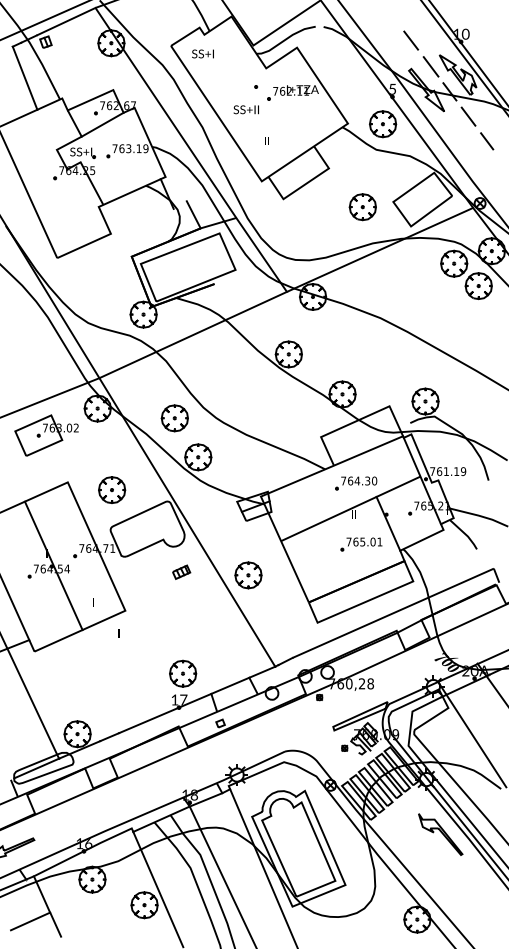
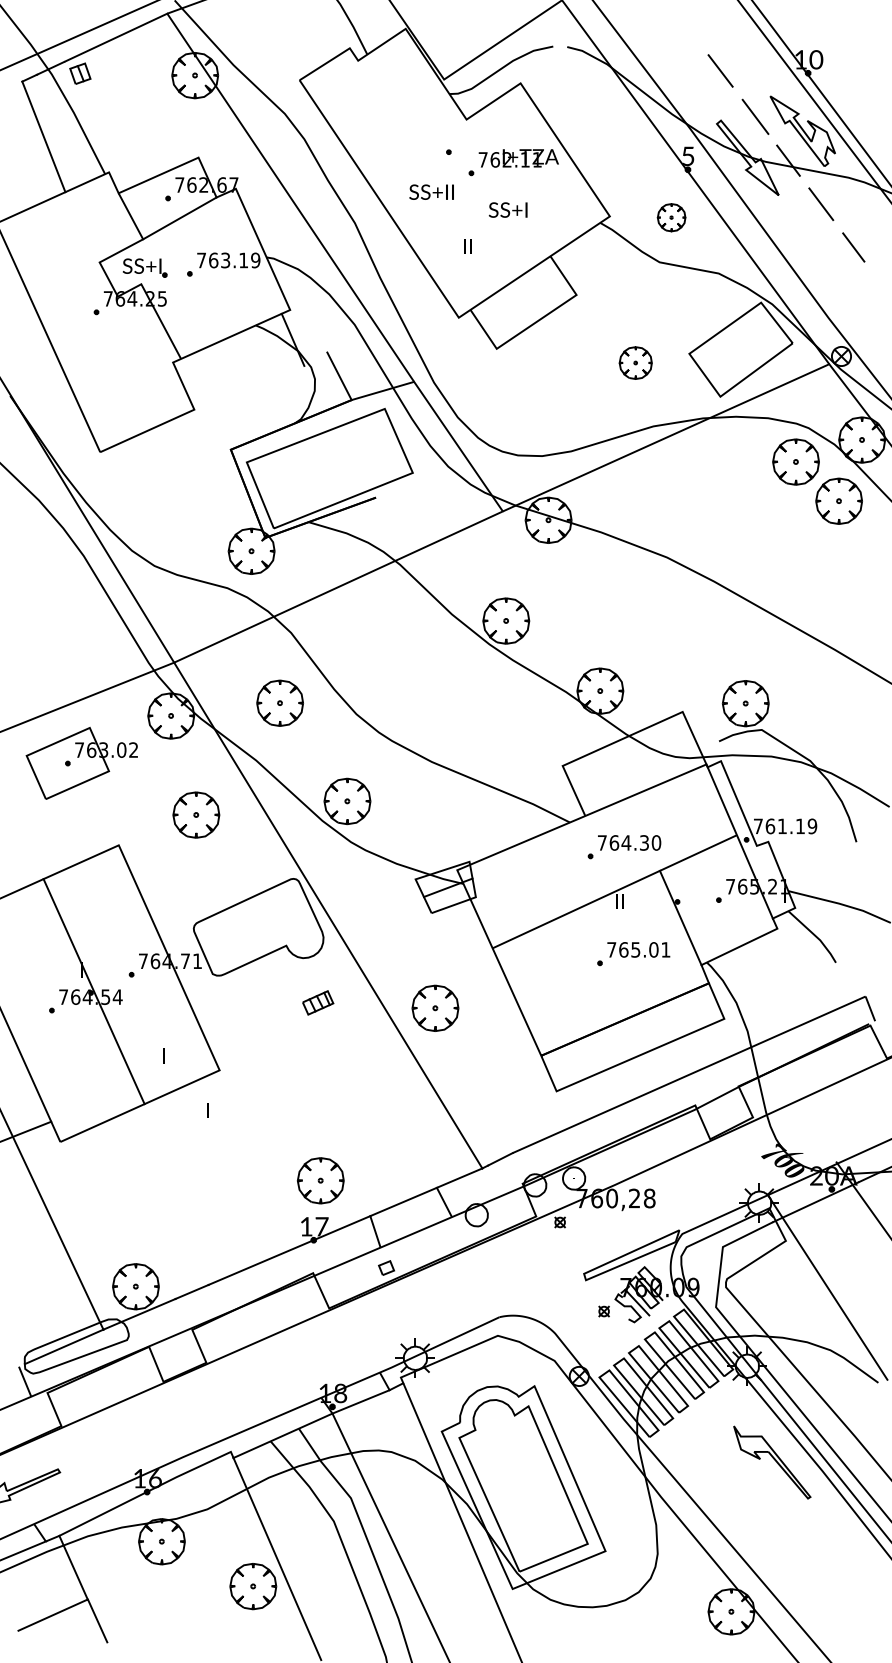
text: (202, 53) -> (507, 209), moved
part: (383, 124) -> (672, 217), size x0.6
part: (362, 207) -> (635, 363), size x0.7
part: (174, 418) -> (279, 703), moved
part: (112, 489) -> (197, 813), moved

